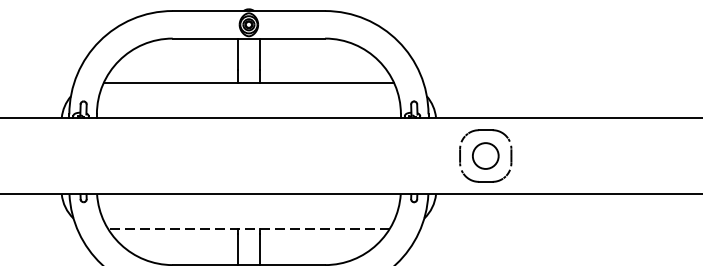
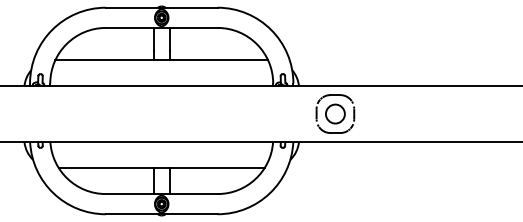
line: (248, 228) -> (161, 167), dashed -> solid

